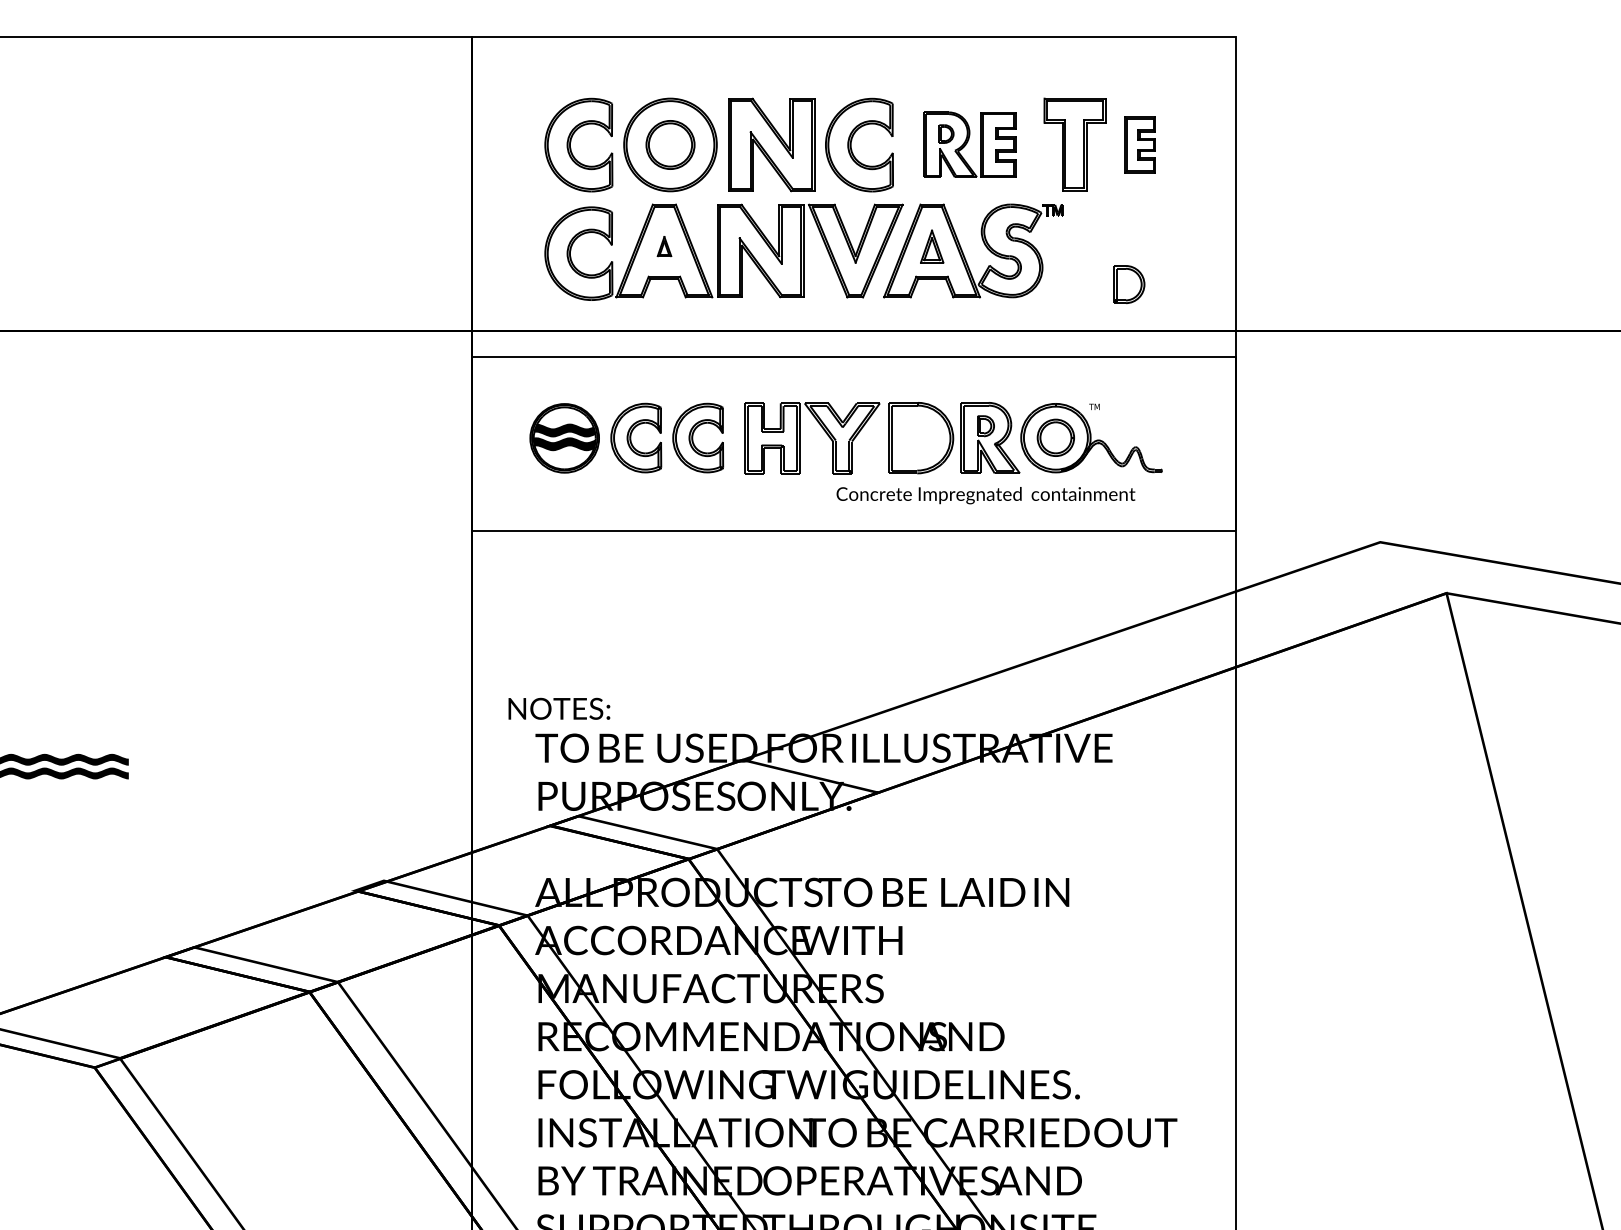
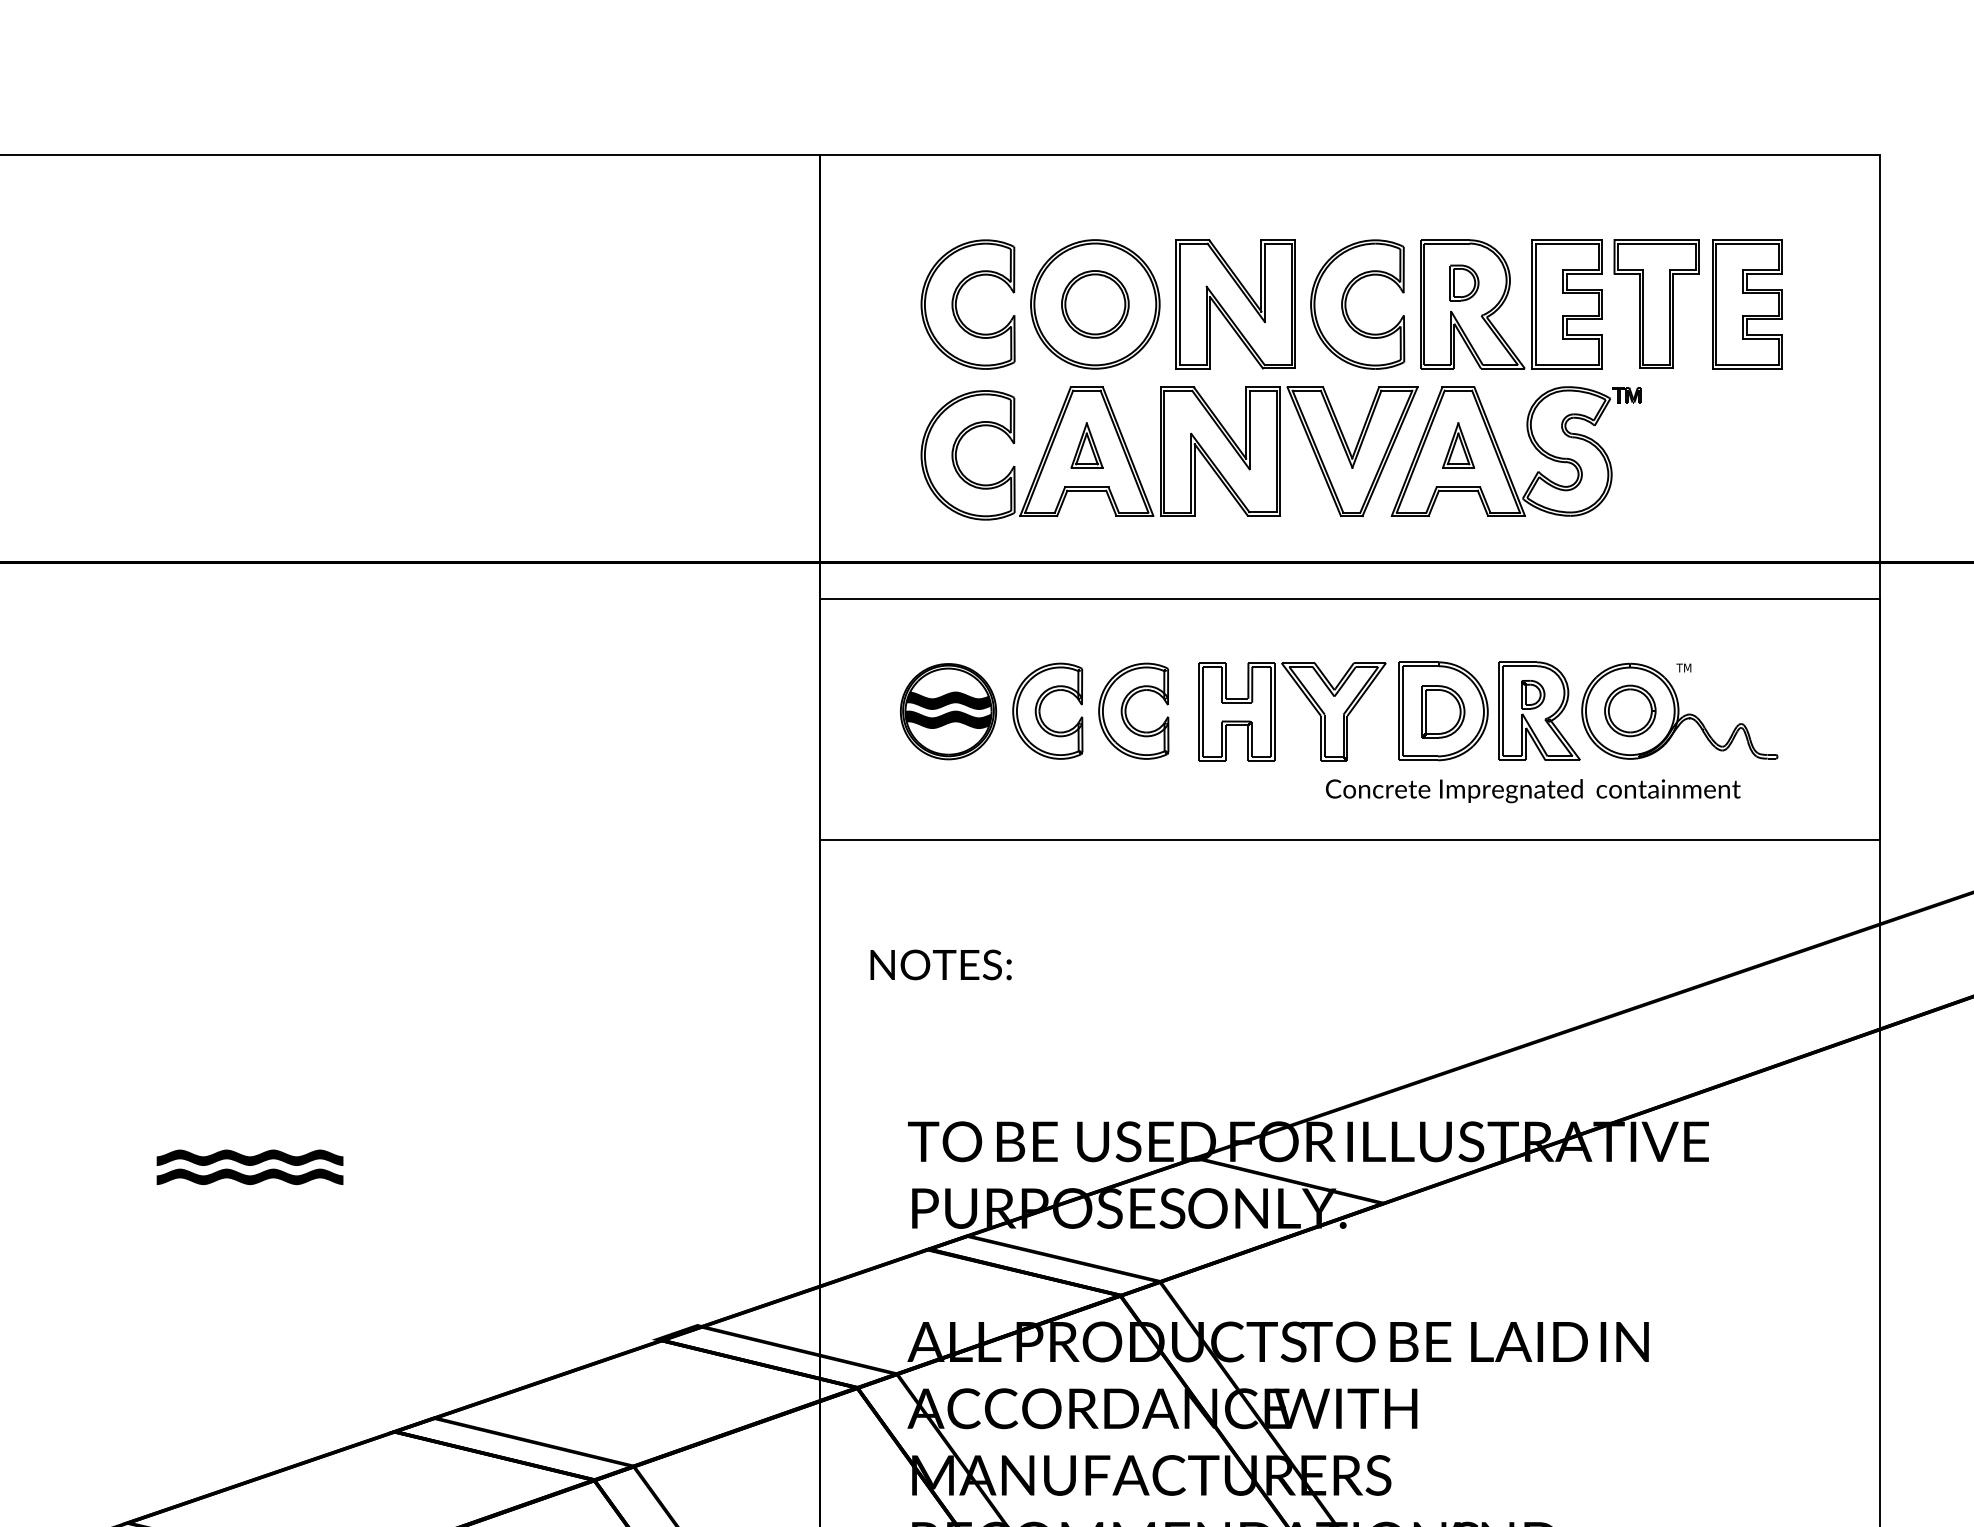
part: (969, 144) -> (1510, 303), size x1.43
part: (1139, 144) -> (1746, 303), size x1.67
part: (664, 246) -> (1086, 445), size x1.67
part: (1129, 284) -> (1443, 711), moved
text: (559, 708) -> (941, 964), moved

